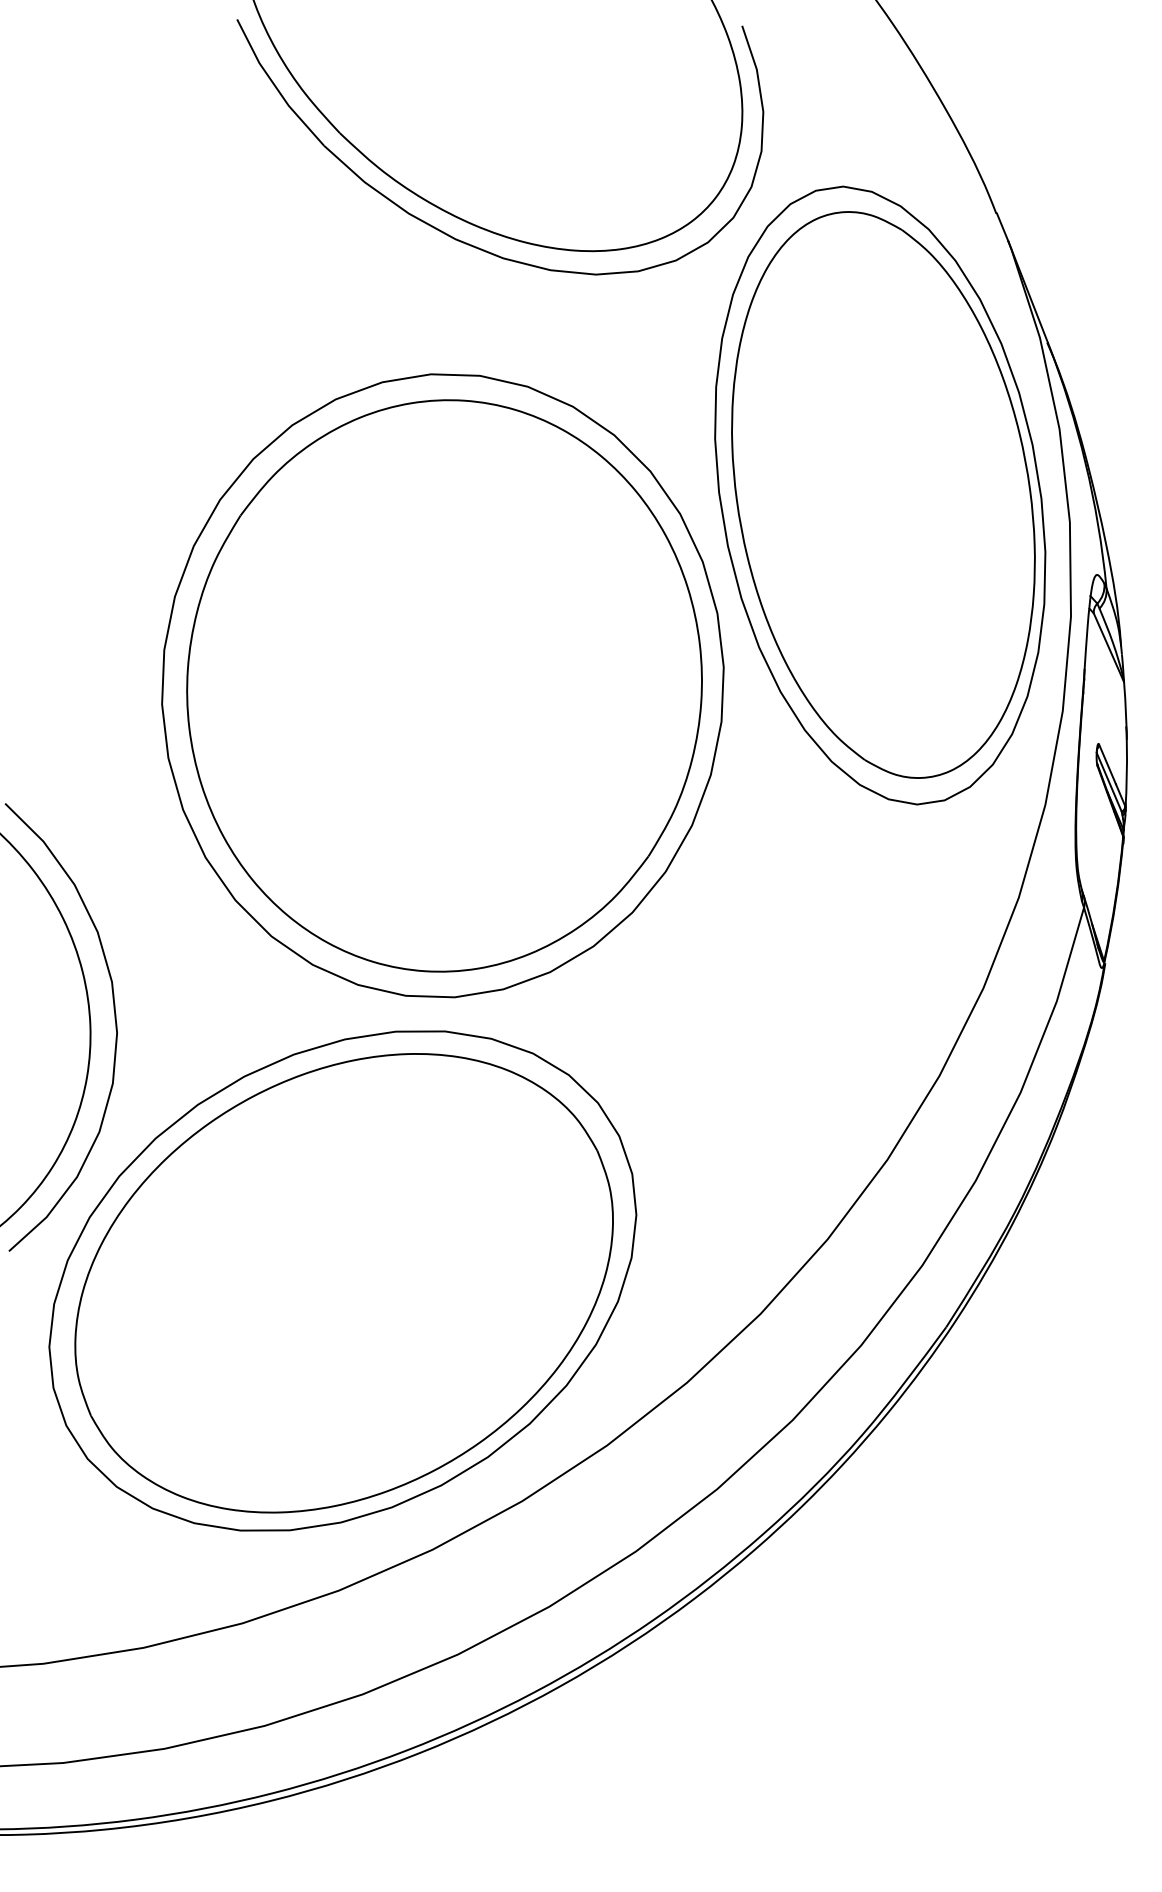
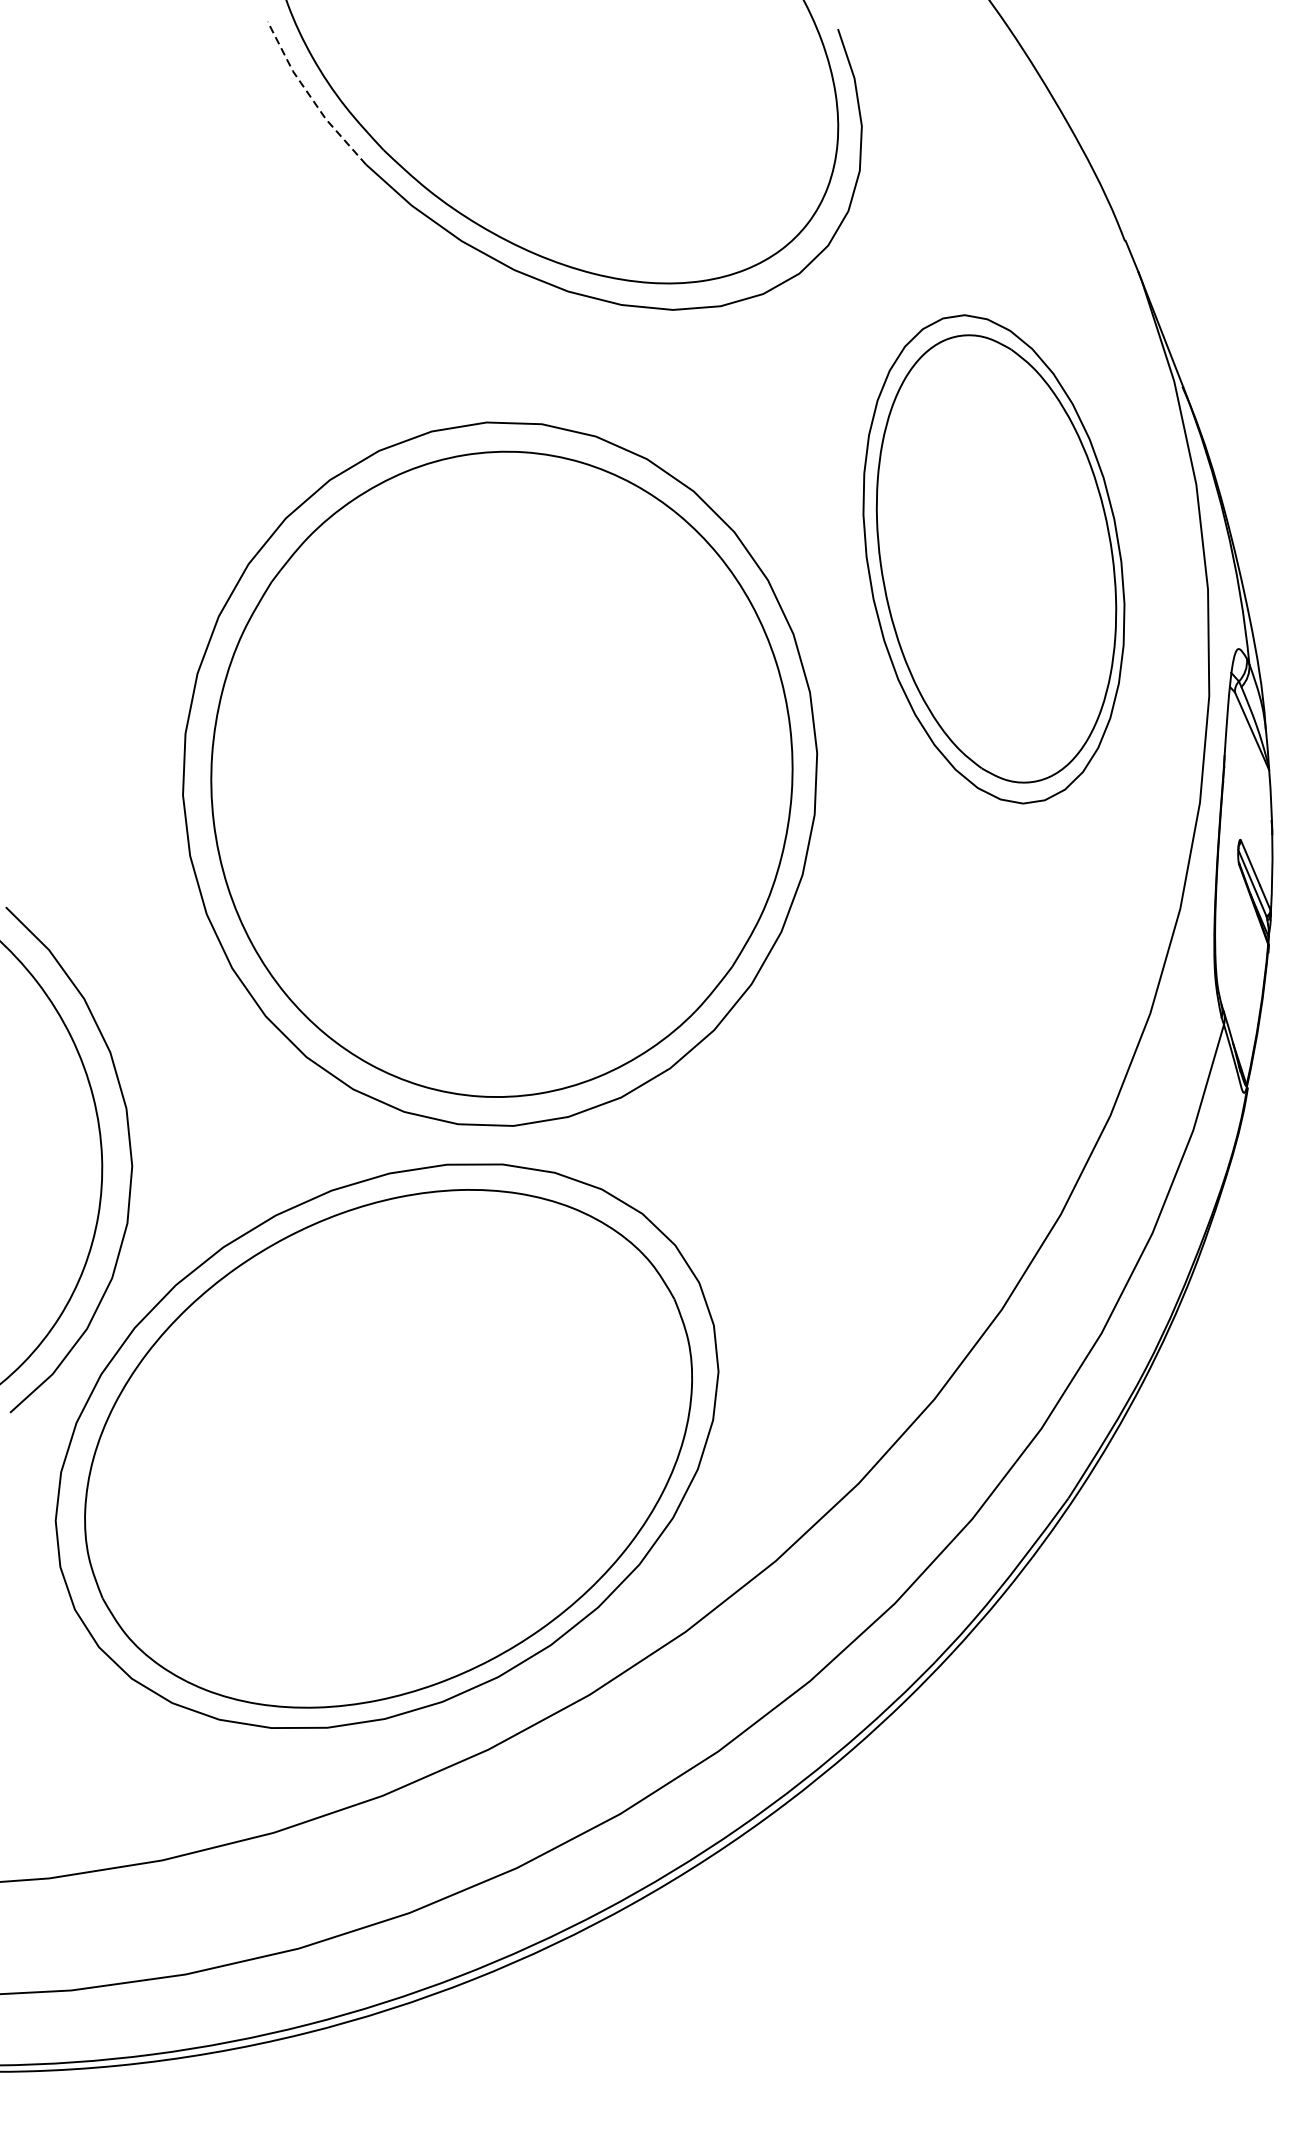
line: (275, 86) -> (311, 97), solid -> dashed
part: (880, 495) -> (994, 559), size x0.7

